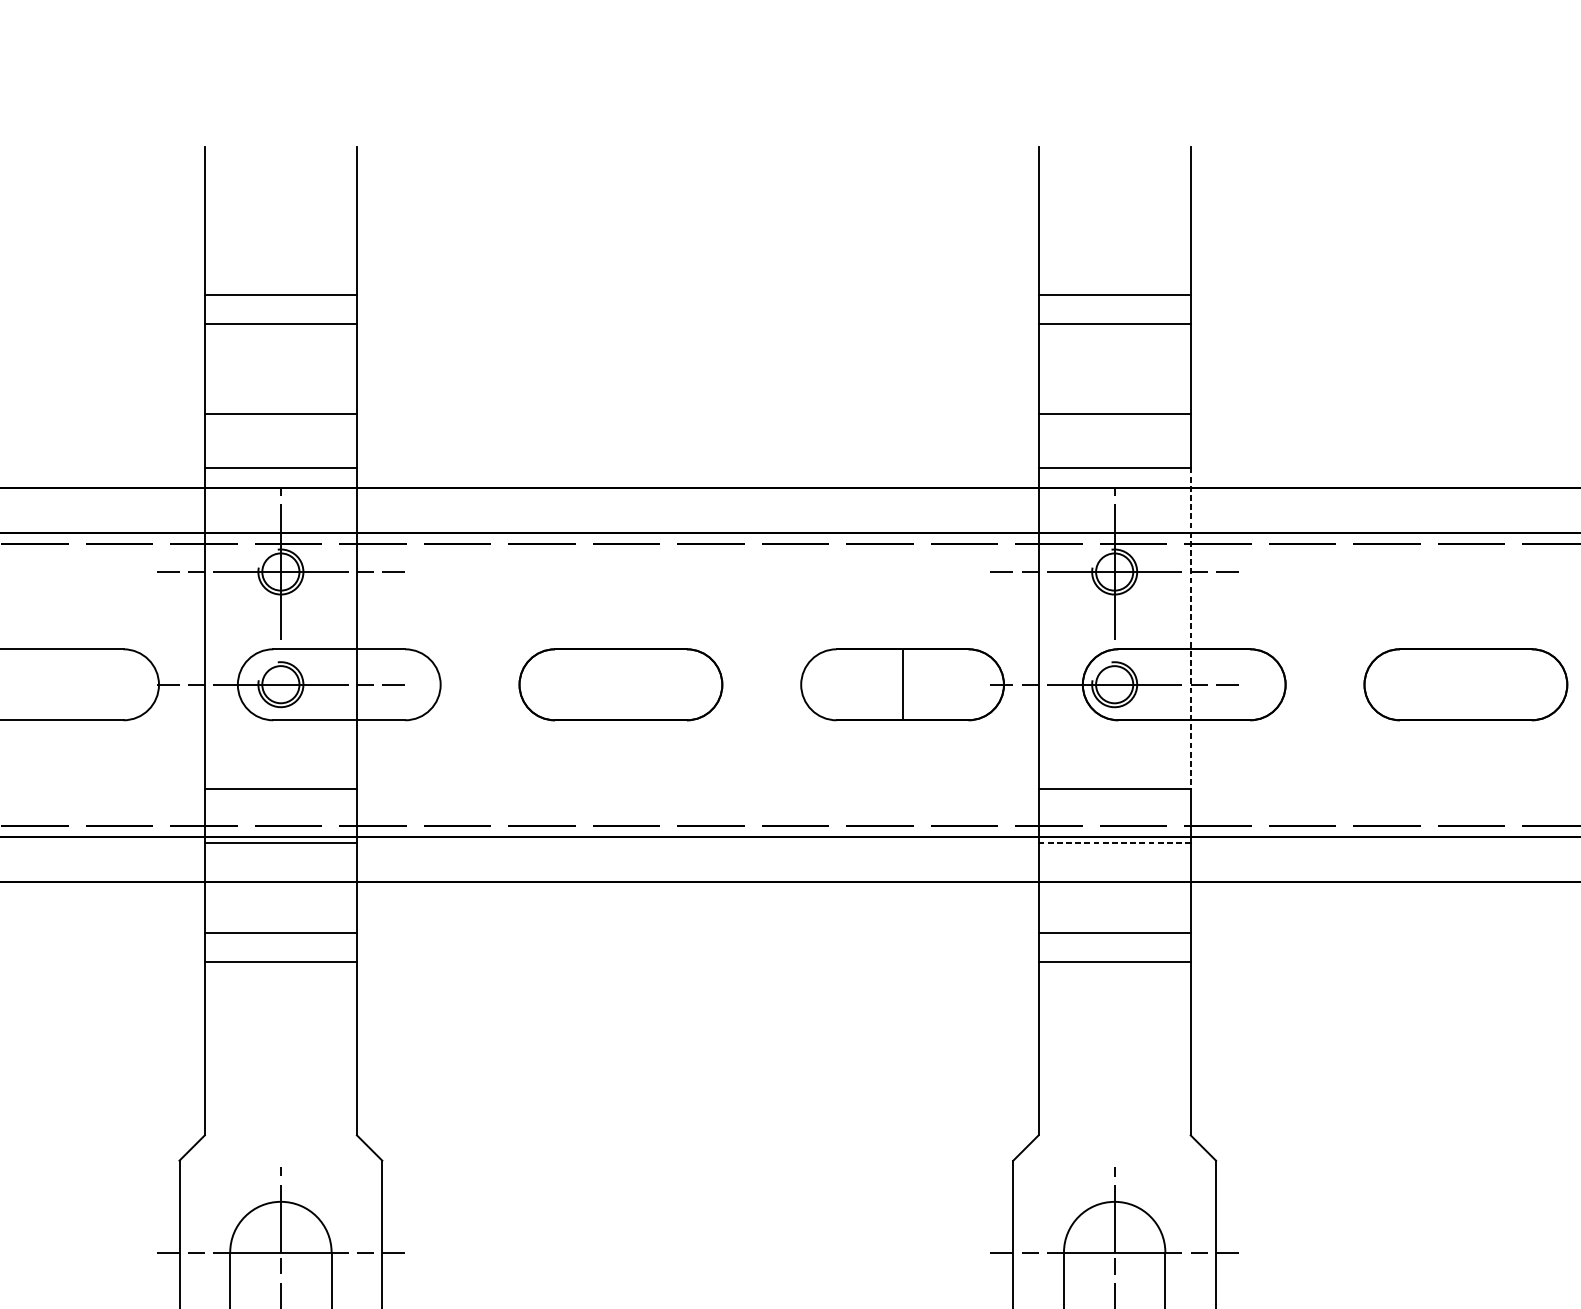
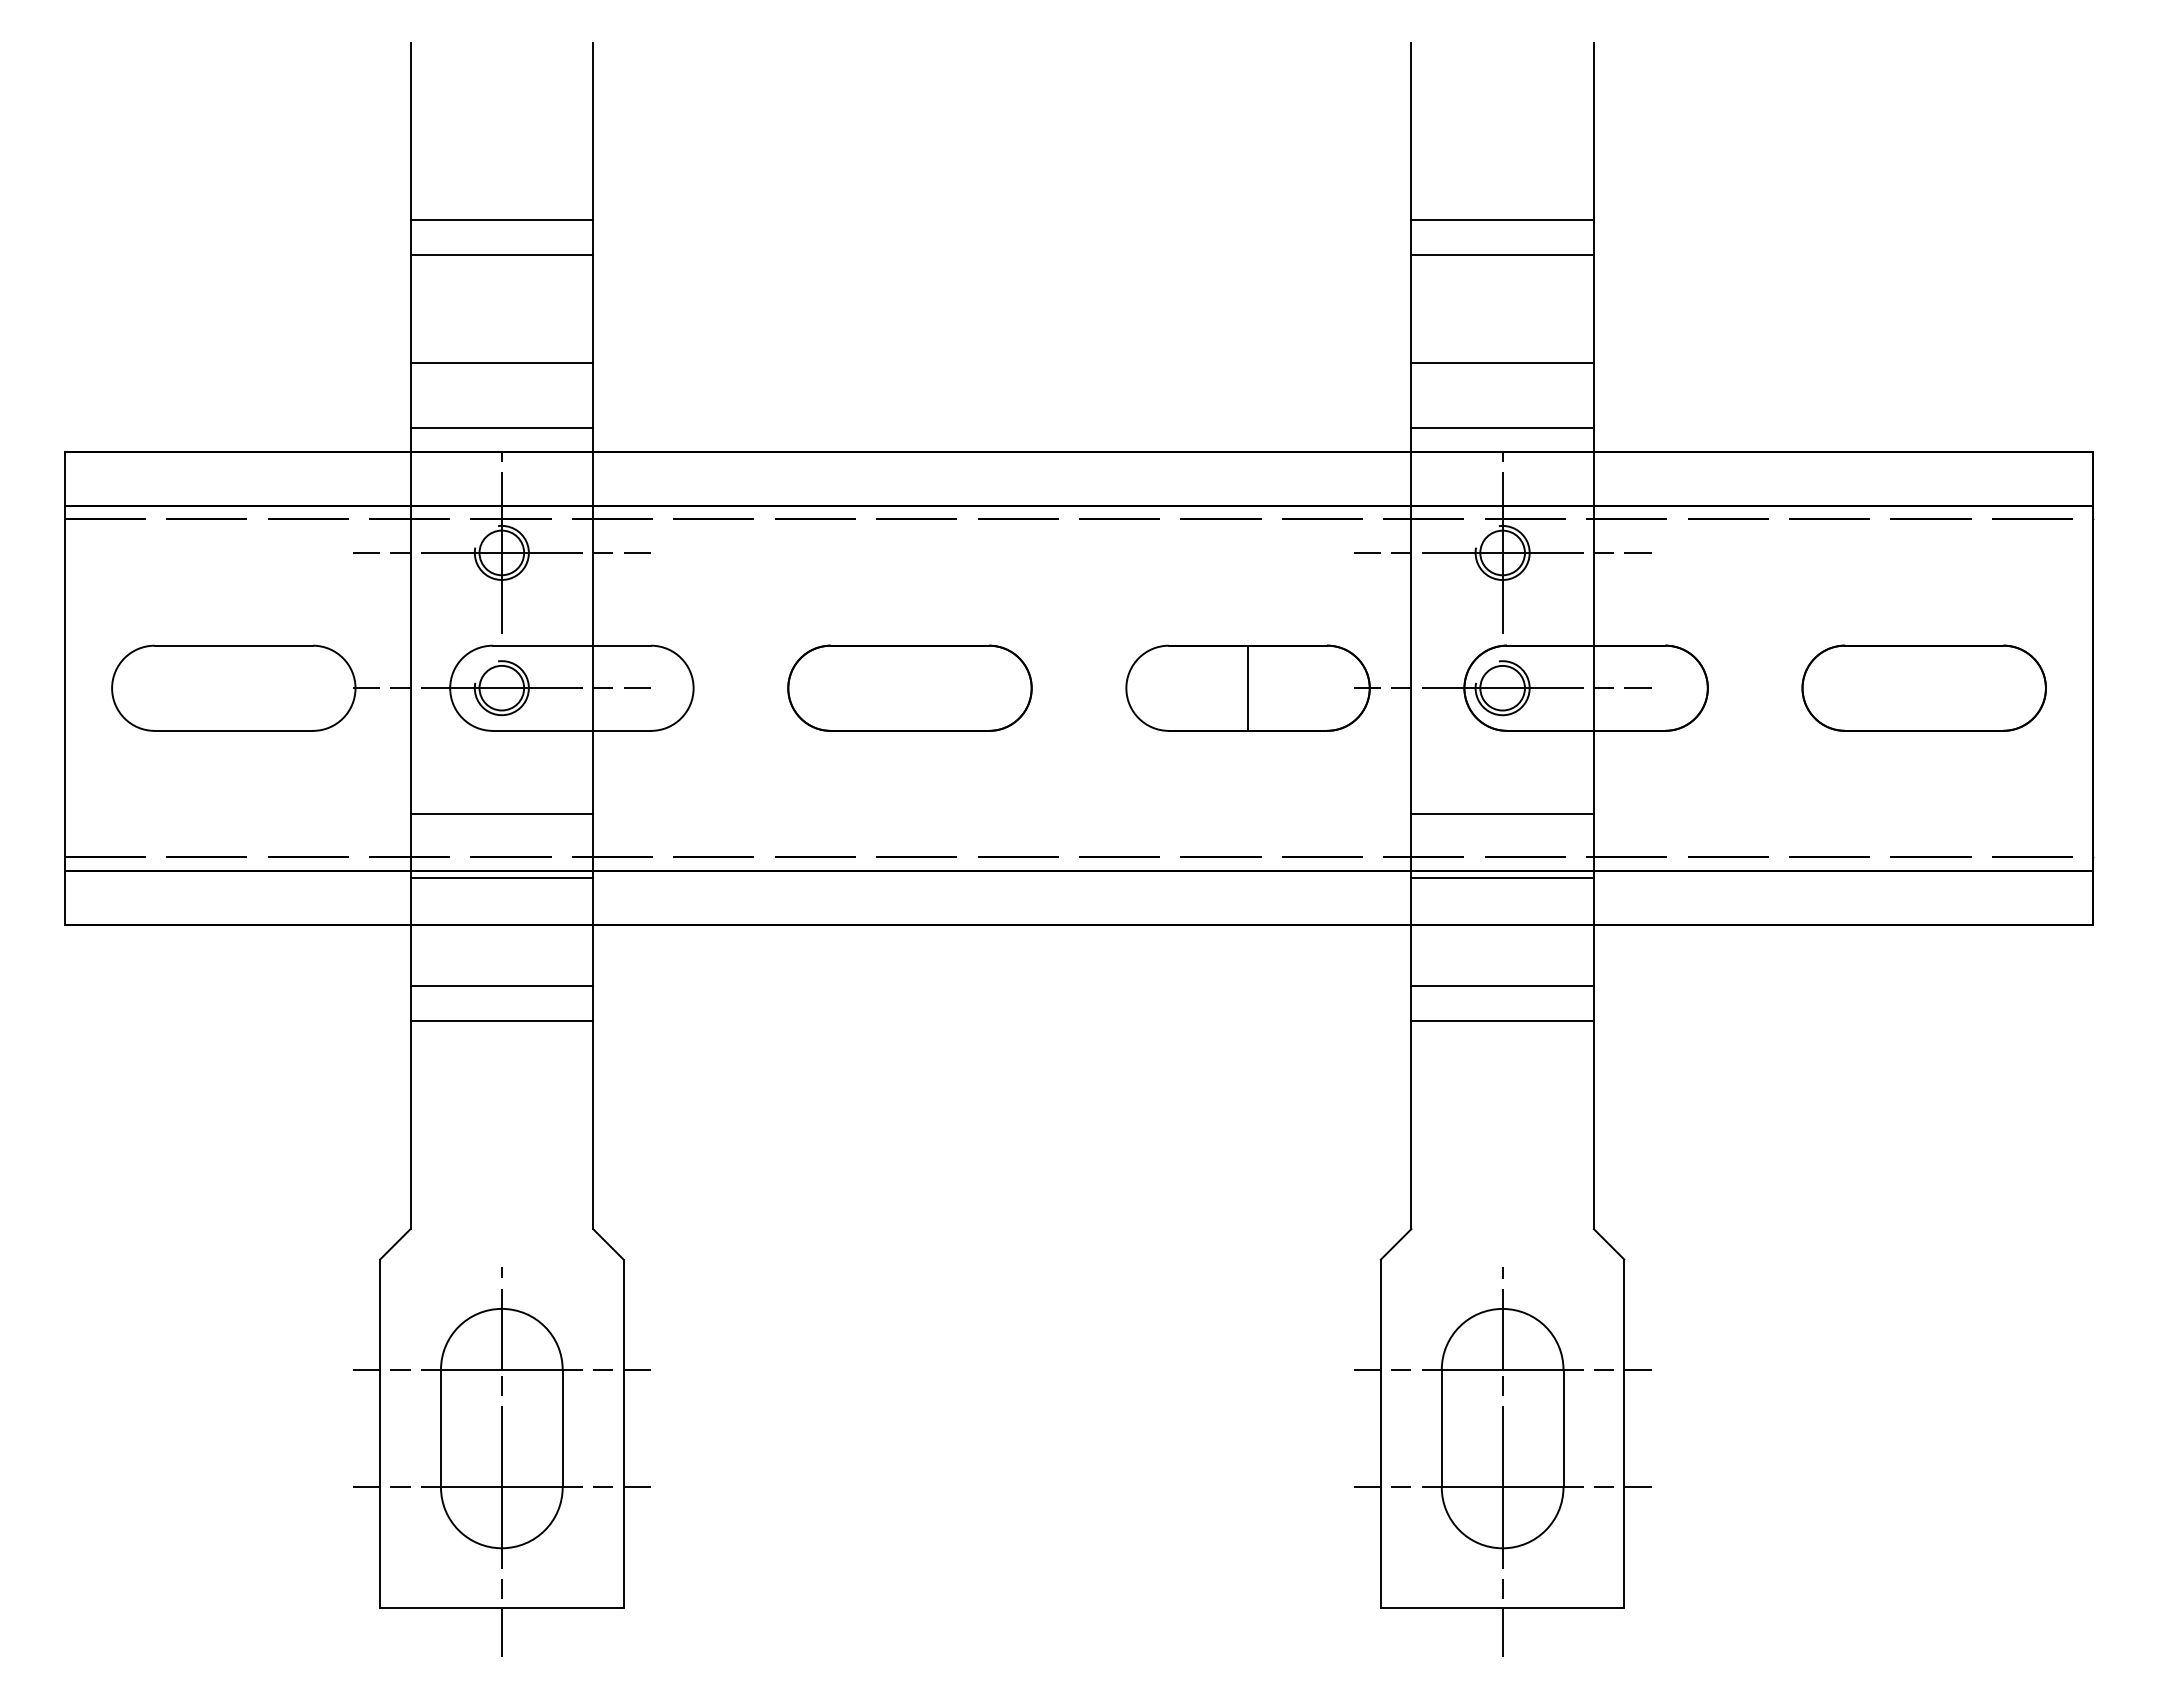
line: (1190, 628) -> (1593, 620), dashed -> solid
line: (1115, 842) -> (1503, 877), dashed -> solid

